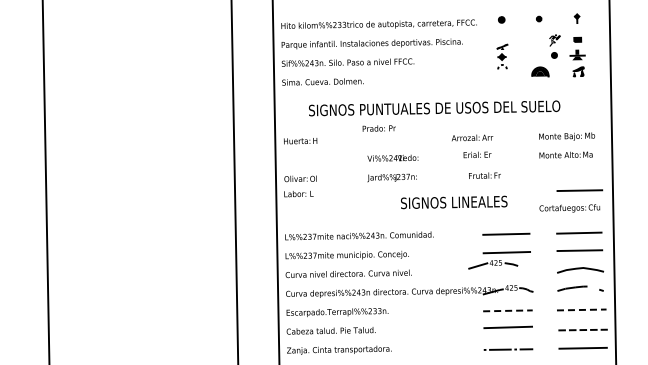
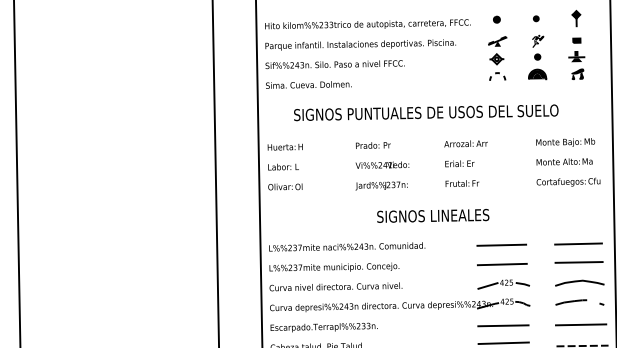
part: (576, 18) -> (575, 18), size x1.67
part: (554, 46) -> (537, 47), moved
part: (502, 56) -> (497, 58), size x1.67
text: (378, 128) -> (372, 145), moved
text: (477, 154) -> (459, 163), moved
text: (484, 175) -> (461, 183), moved
line: (579, 190) -> (578, 199), removed
text: (298, 194) -> (283, 167), moved
text: (454, 202) -> (433, 215), moved
text: (569, 208) -> (568, 182), moved
part: (493, 264) -> (504, 284), moved
line: (581, 309) -> (580, 324), dashed -> solid
line: (507, 310) -> (502, 325), dashed -> solid

